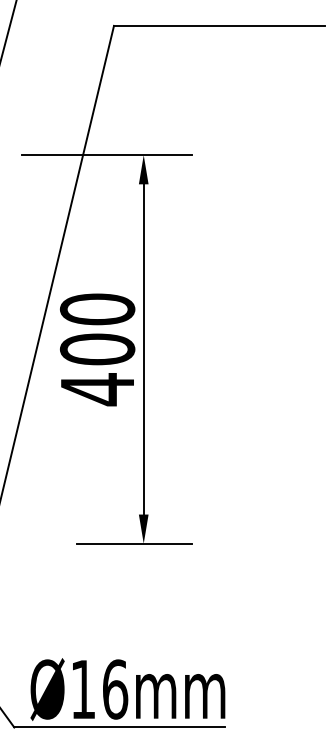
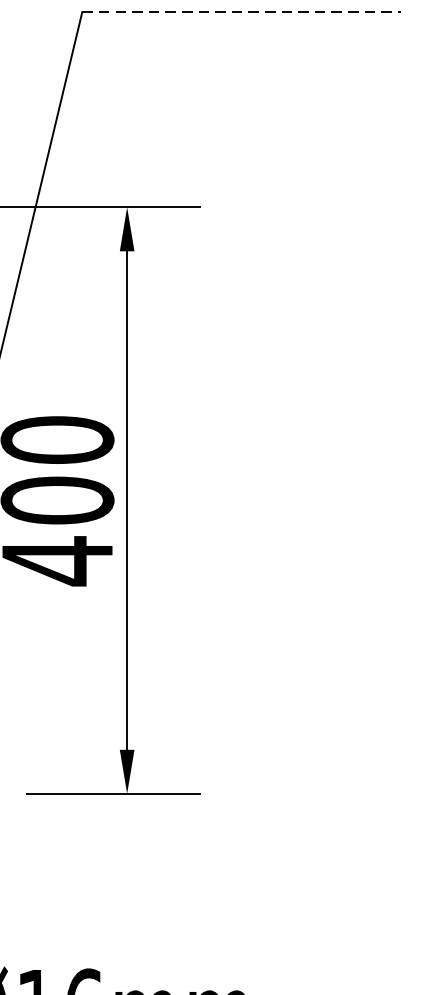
line: (219, 25) -> (241, 11), solid -> dashed

